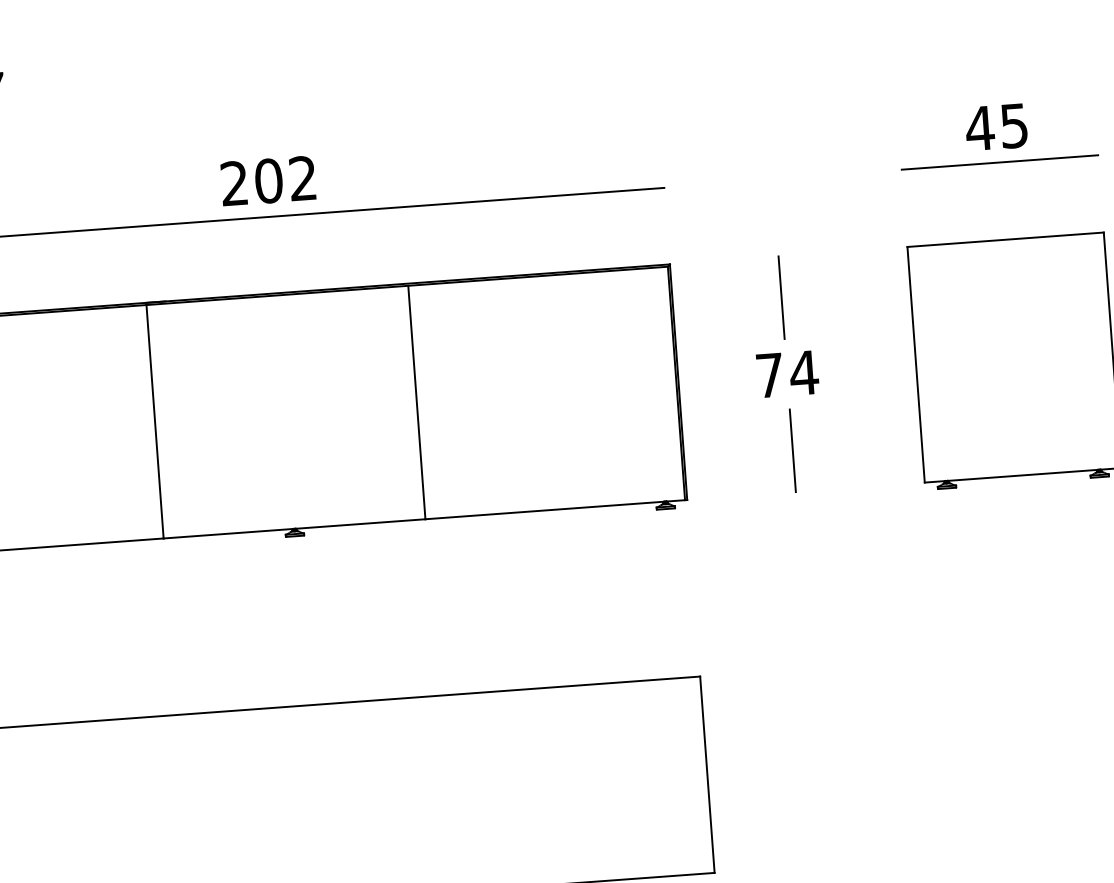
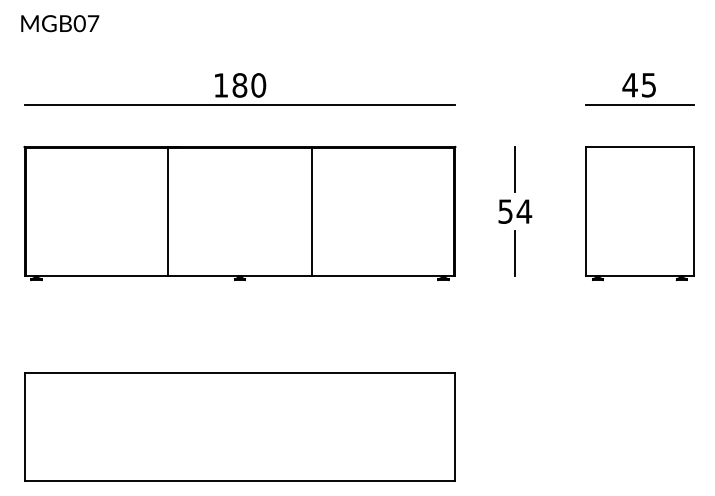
text: (269, 181) -> (240, 85), 202 -> 180
text: (769, 375) -> (505, 211), 74 -> 54

